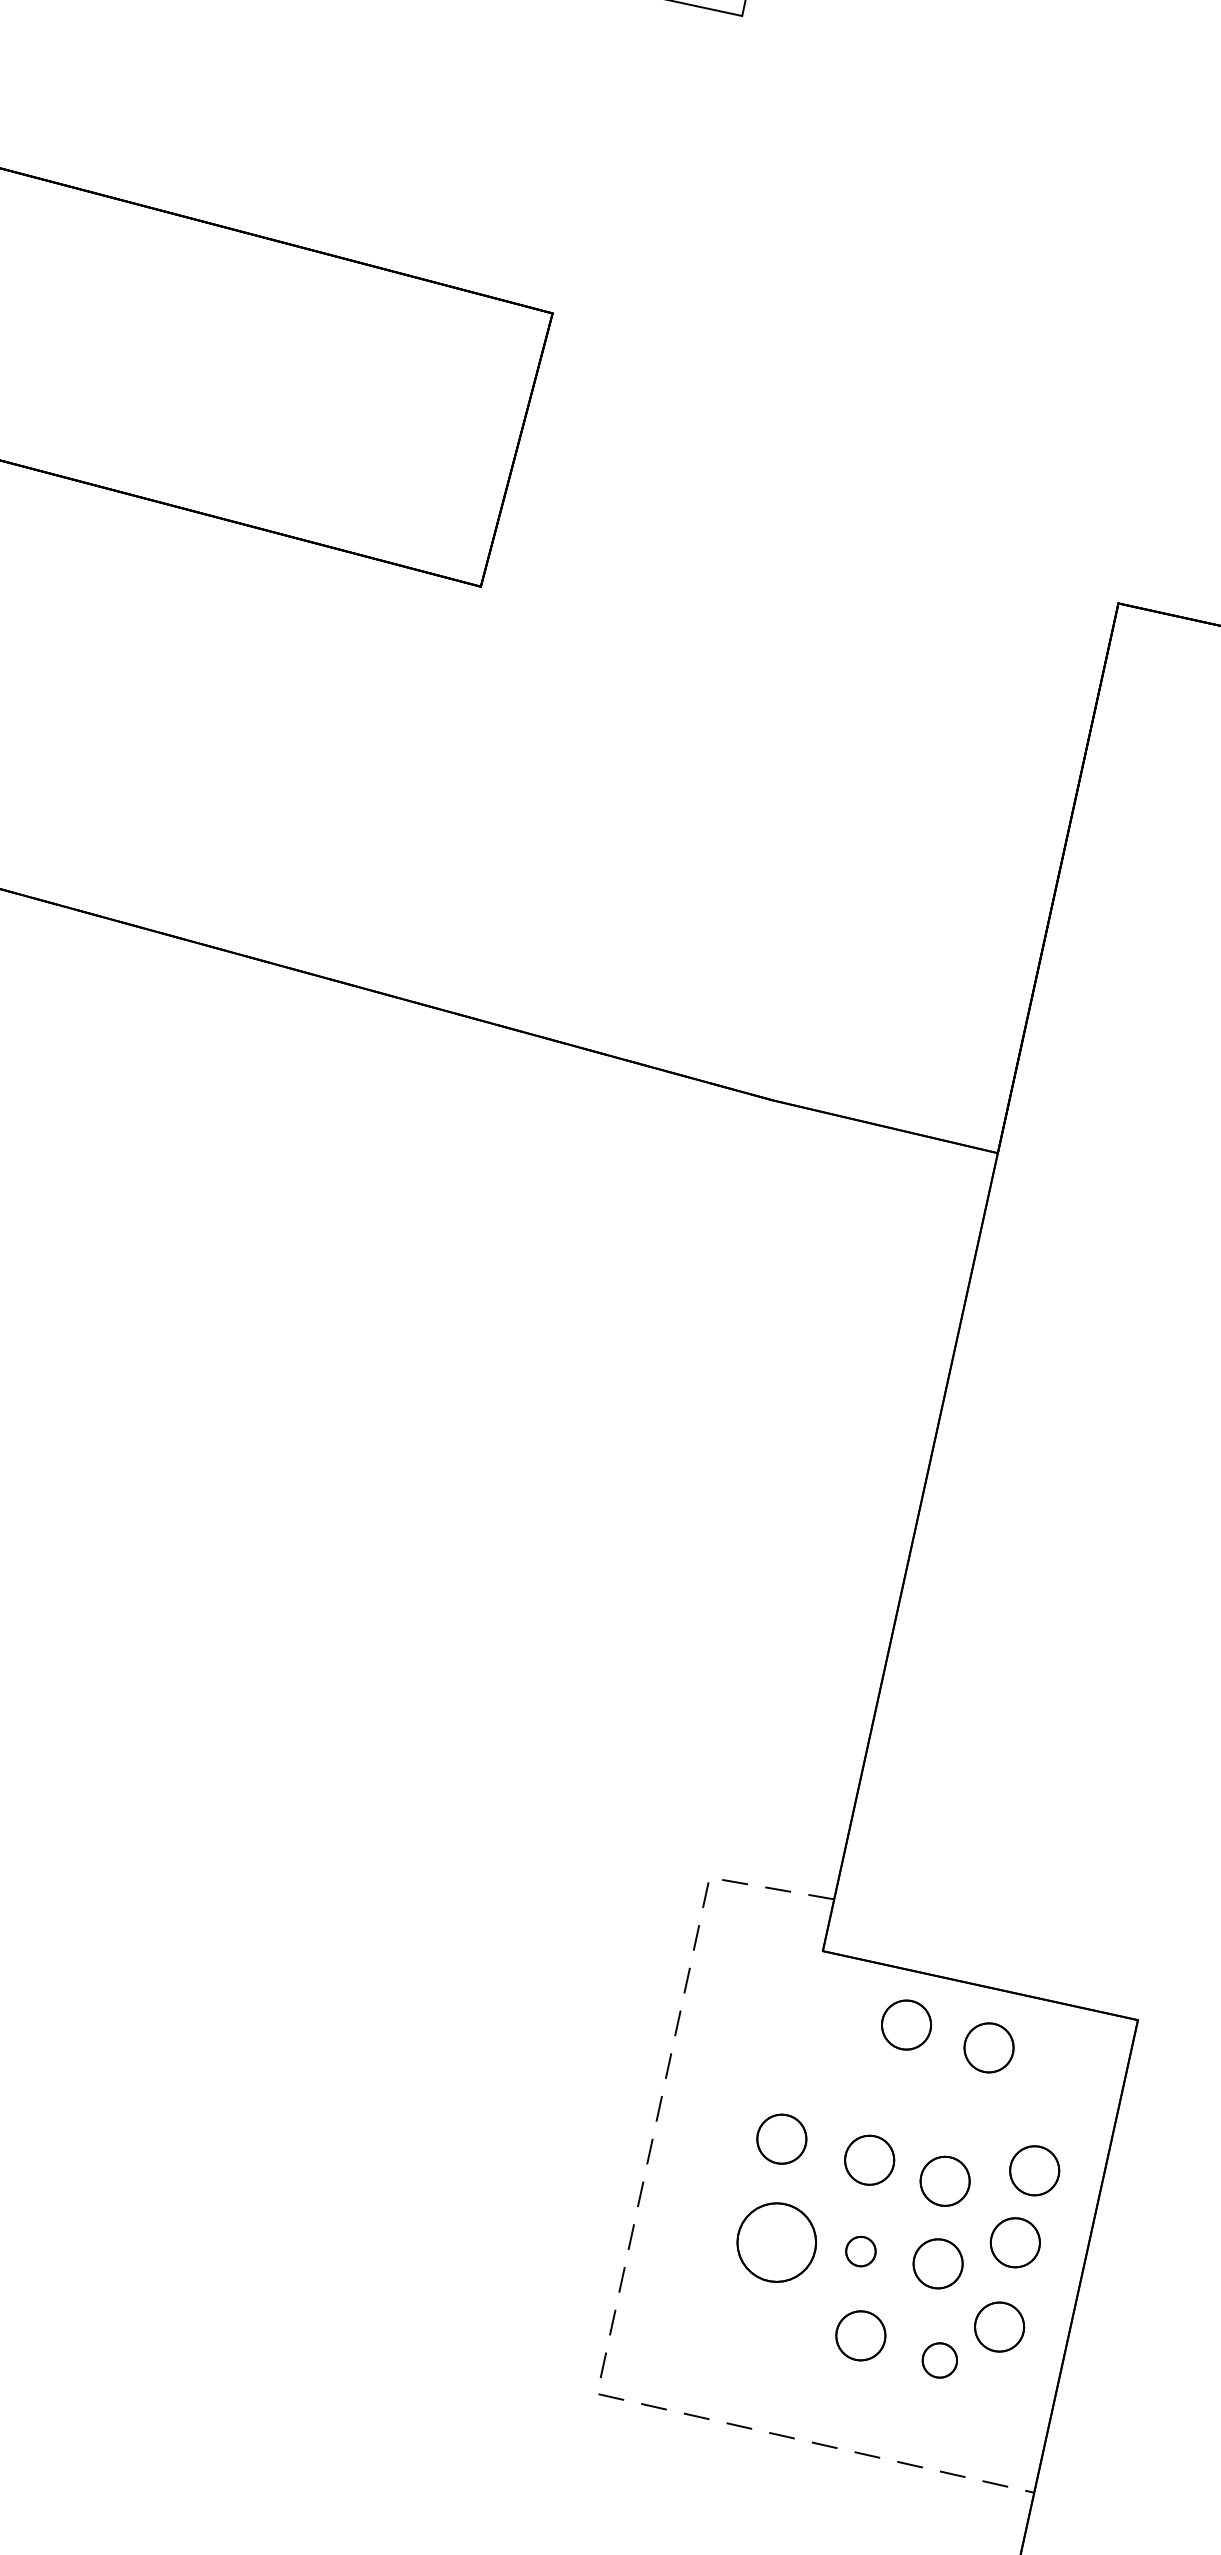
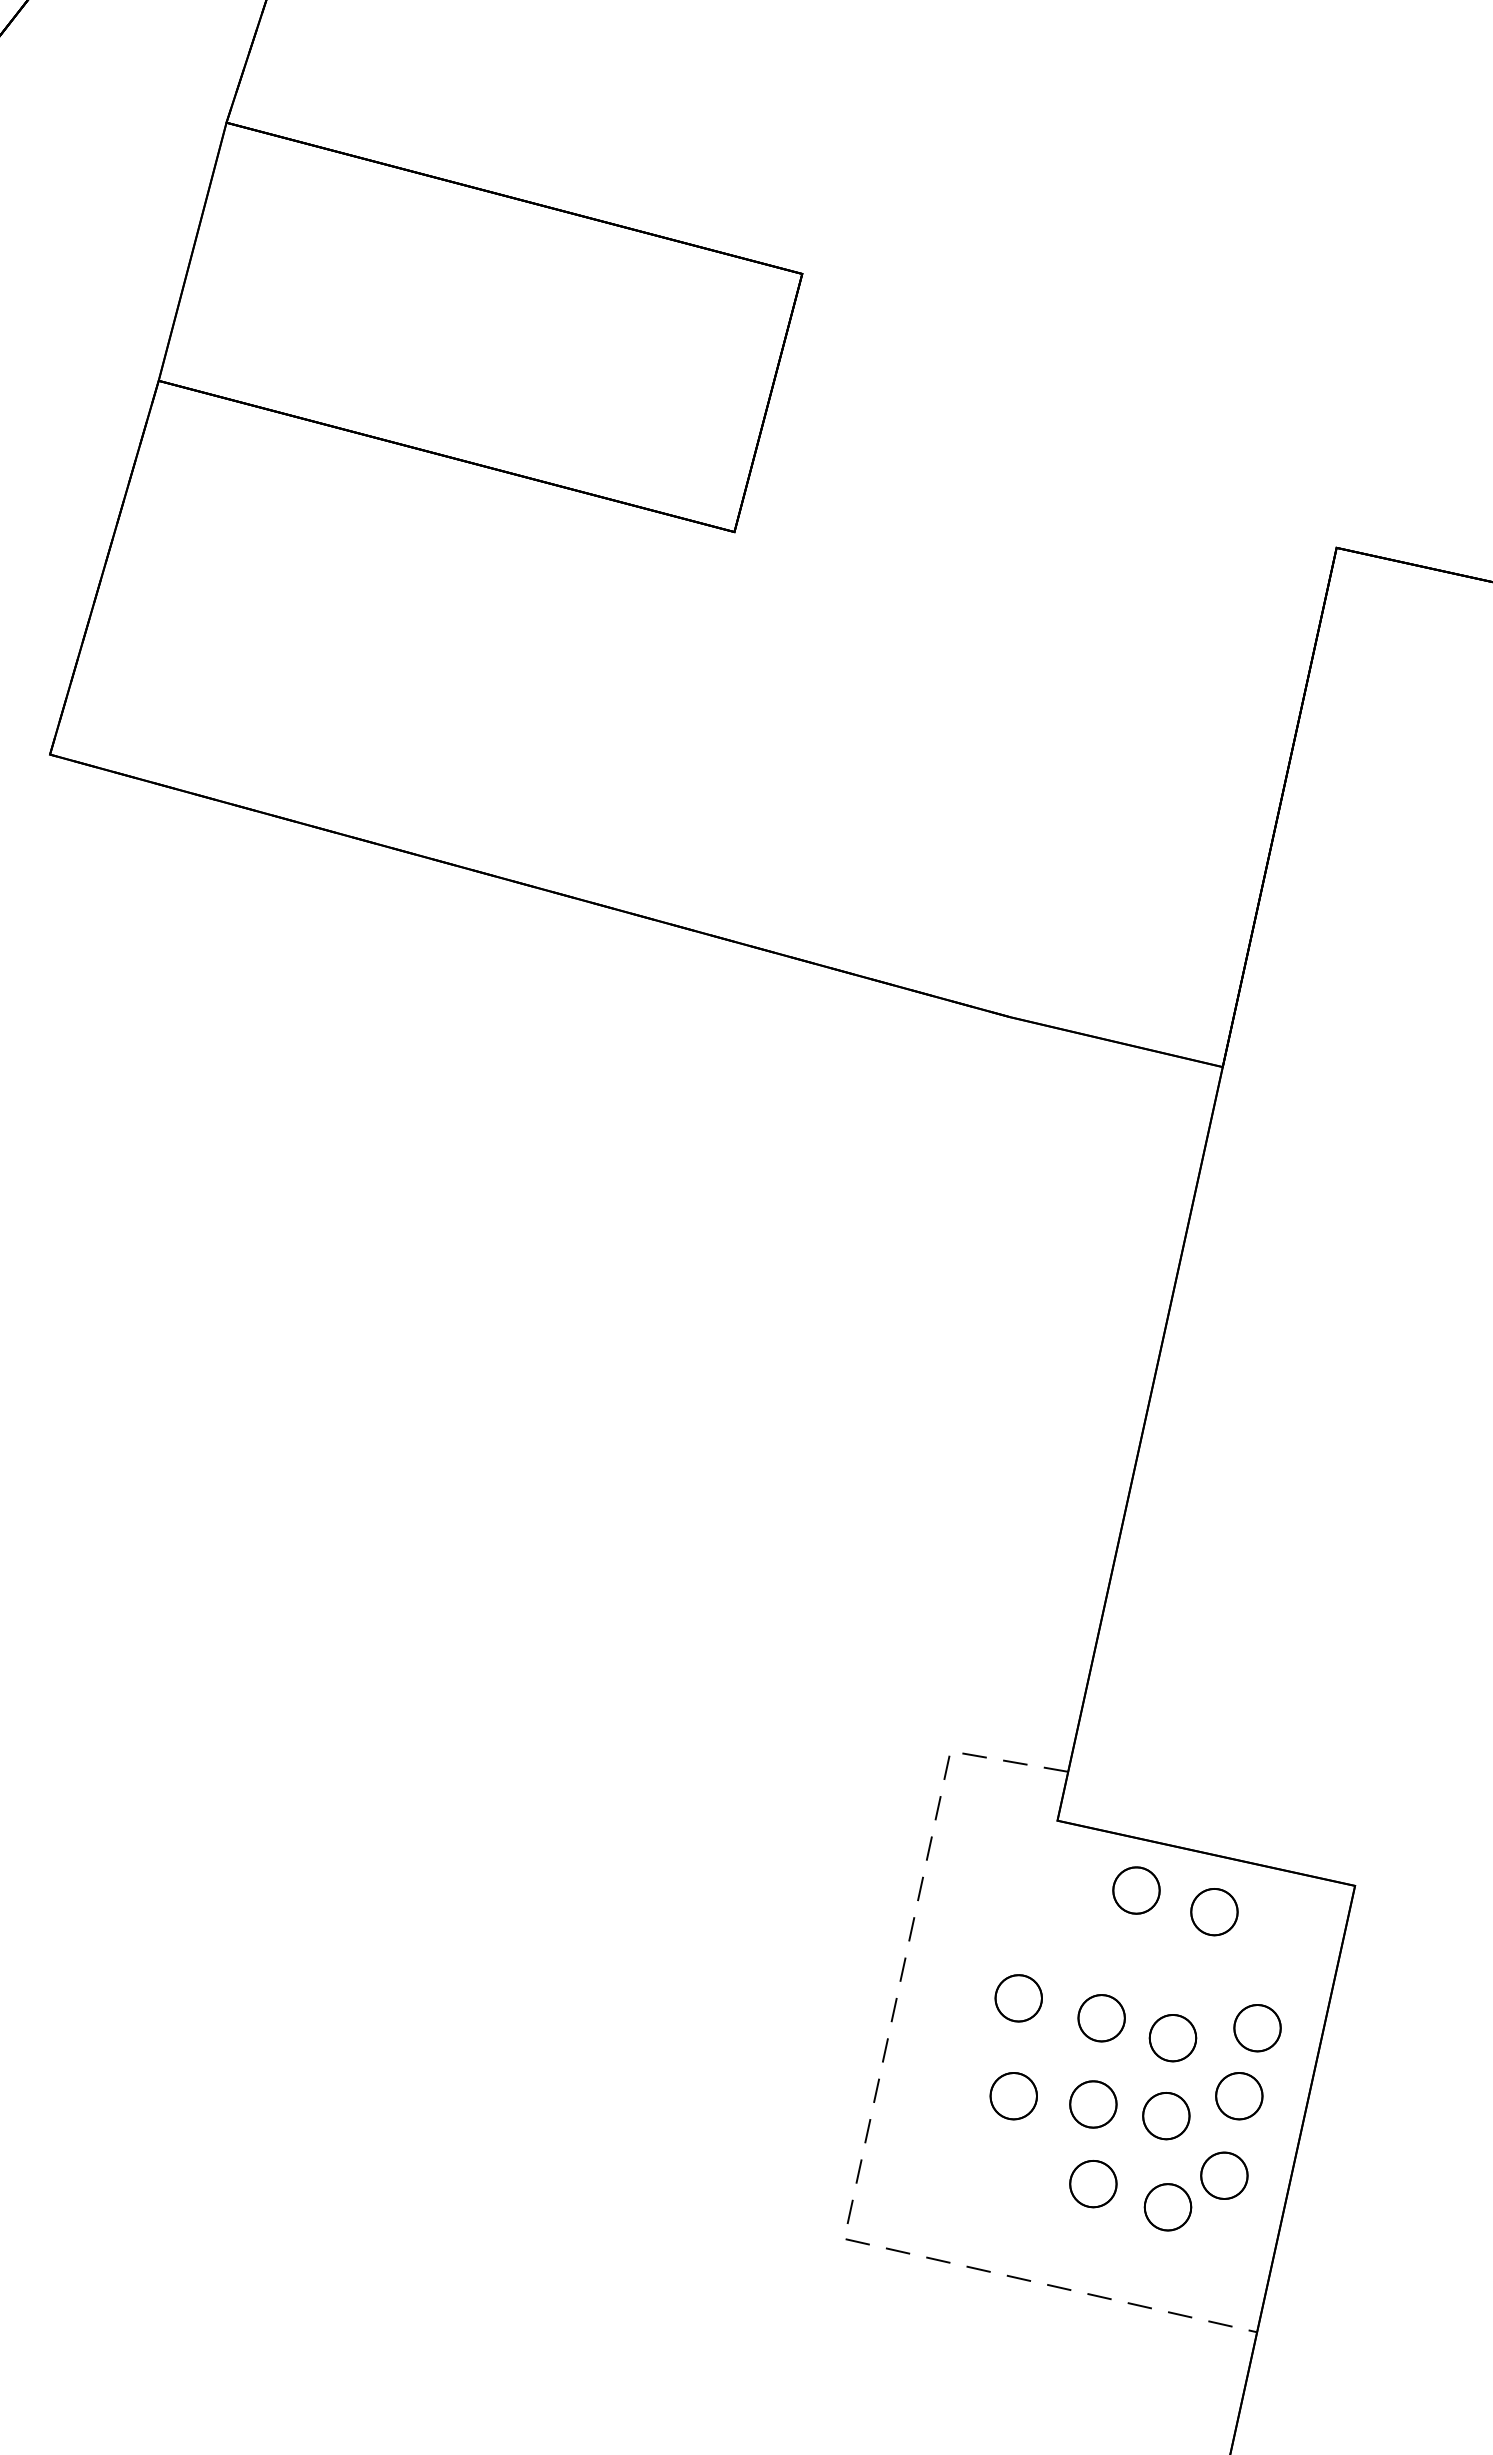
part: (776, 2243) -> (1013, 2096), size x0.62
part: (860, 2251) -> (1093, 2104), size x1.67
part: (939, 2360) -> (1167, 2207), size x1.43

